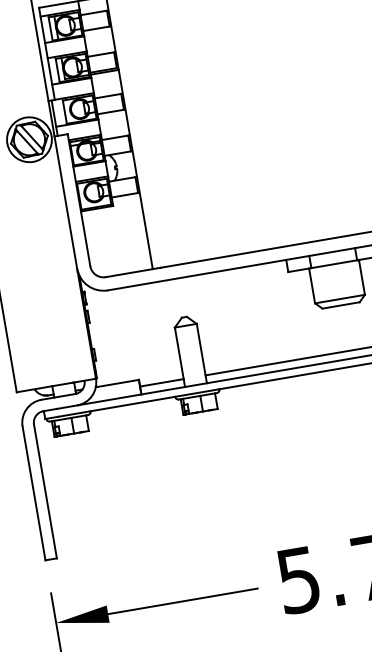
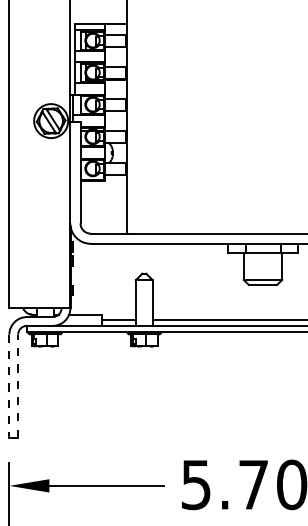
line: (45, 490) -> (18, 385), solid -> dashed
line: (34, 493) -> (9, 386), solid -> dashed

